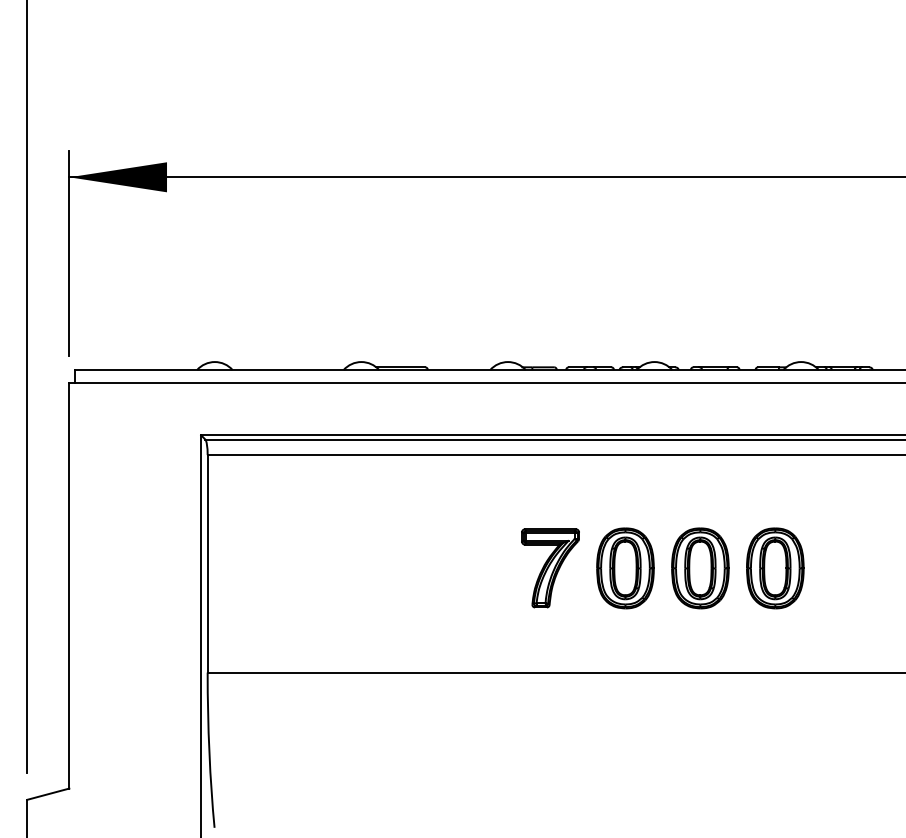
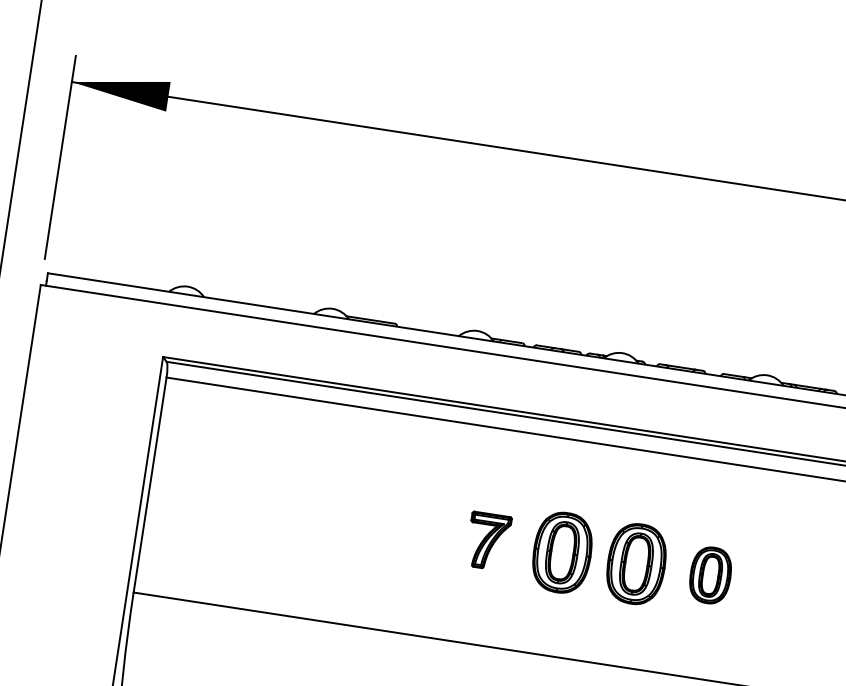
part: (550, 568) -> (488, 541), size x0.7
part: (775, 568) -> (710, 575), size x0.7

